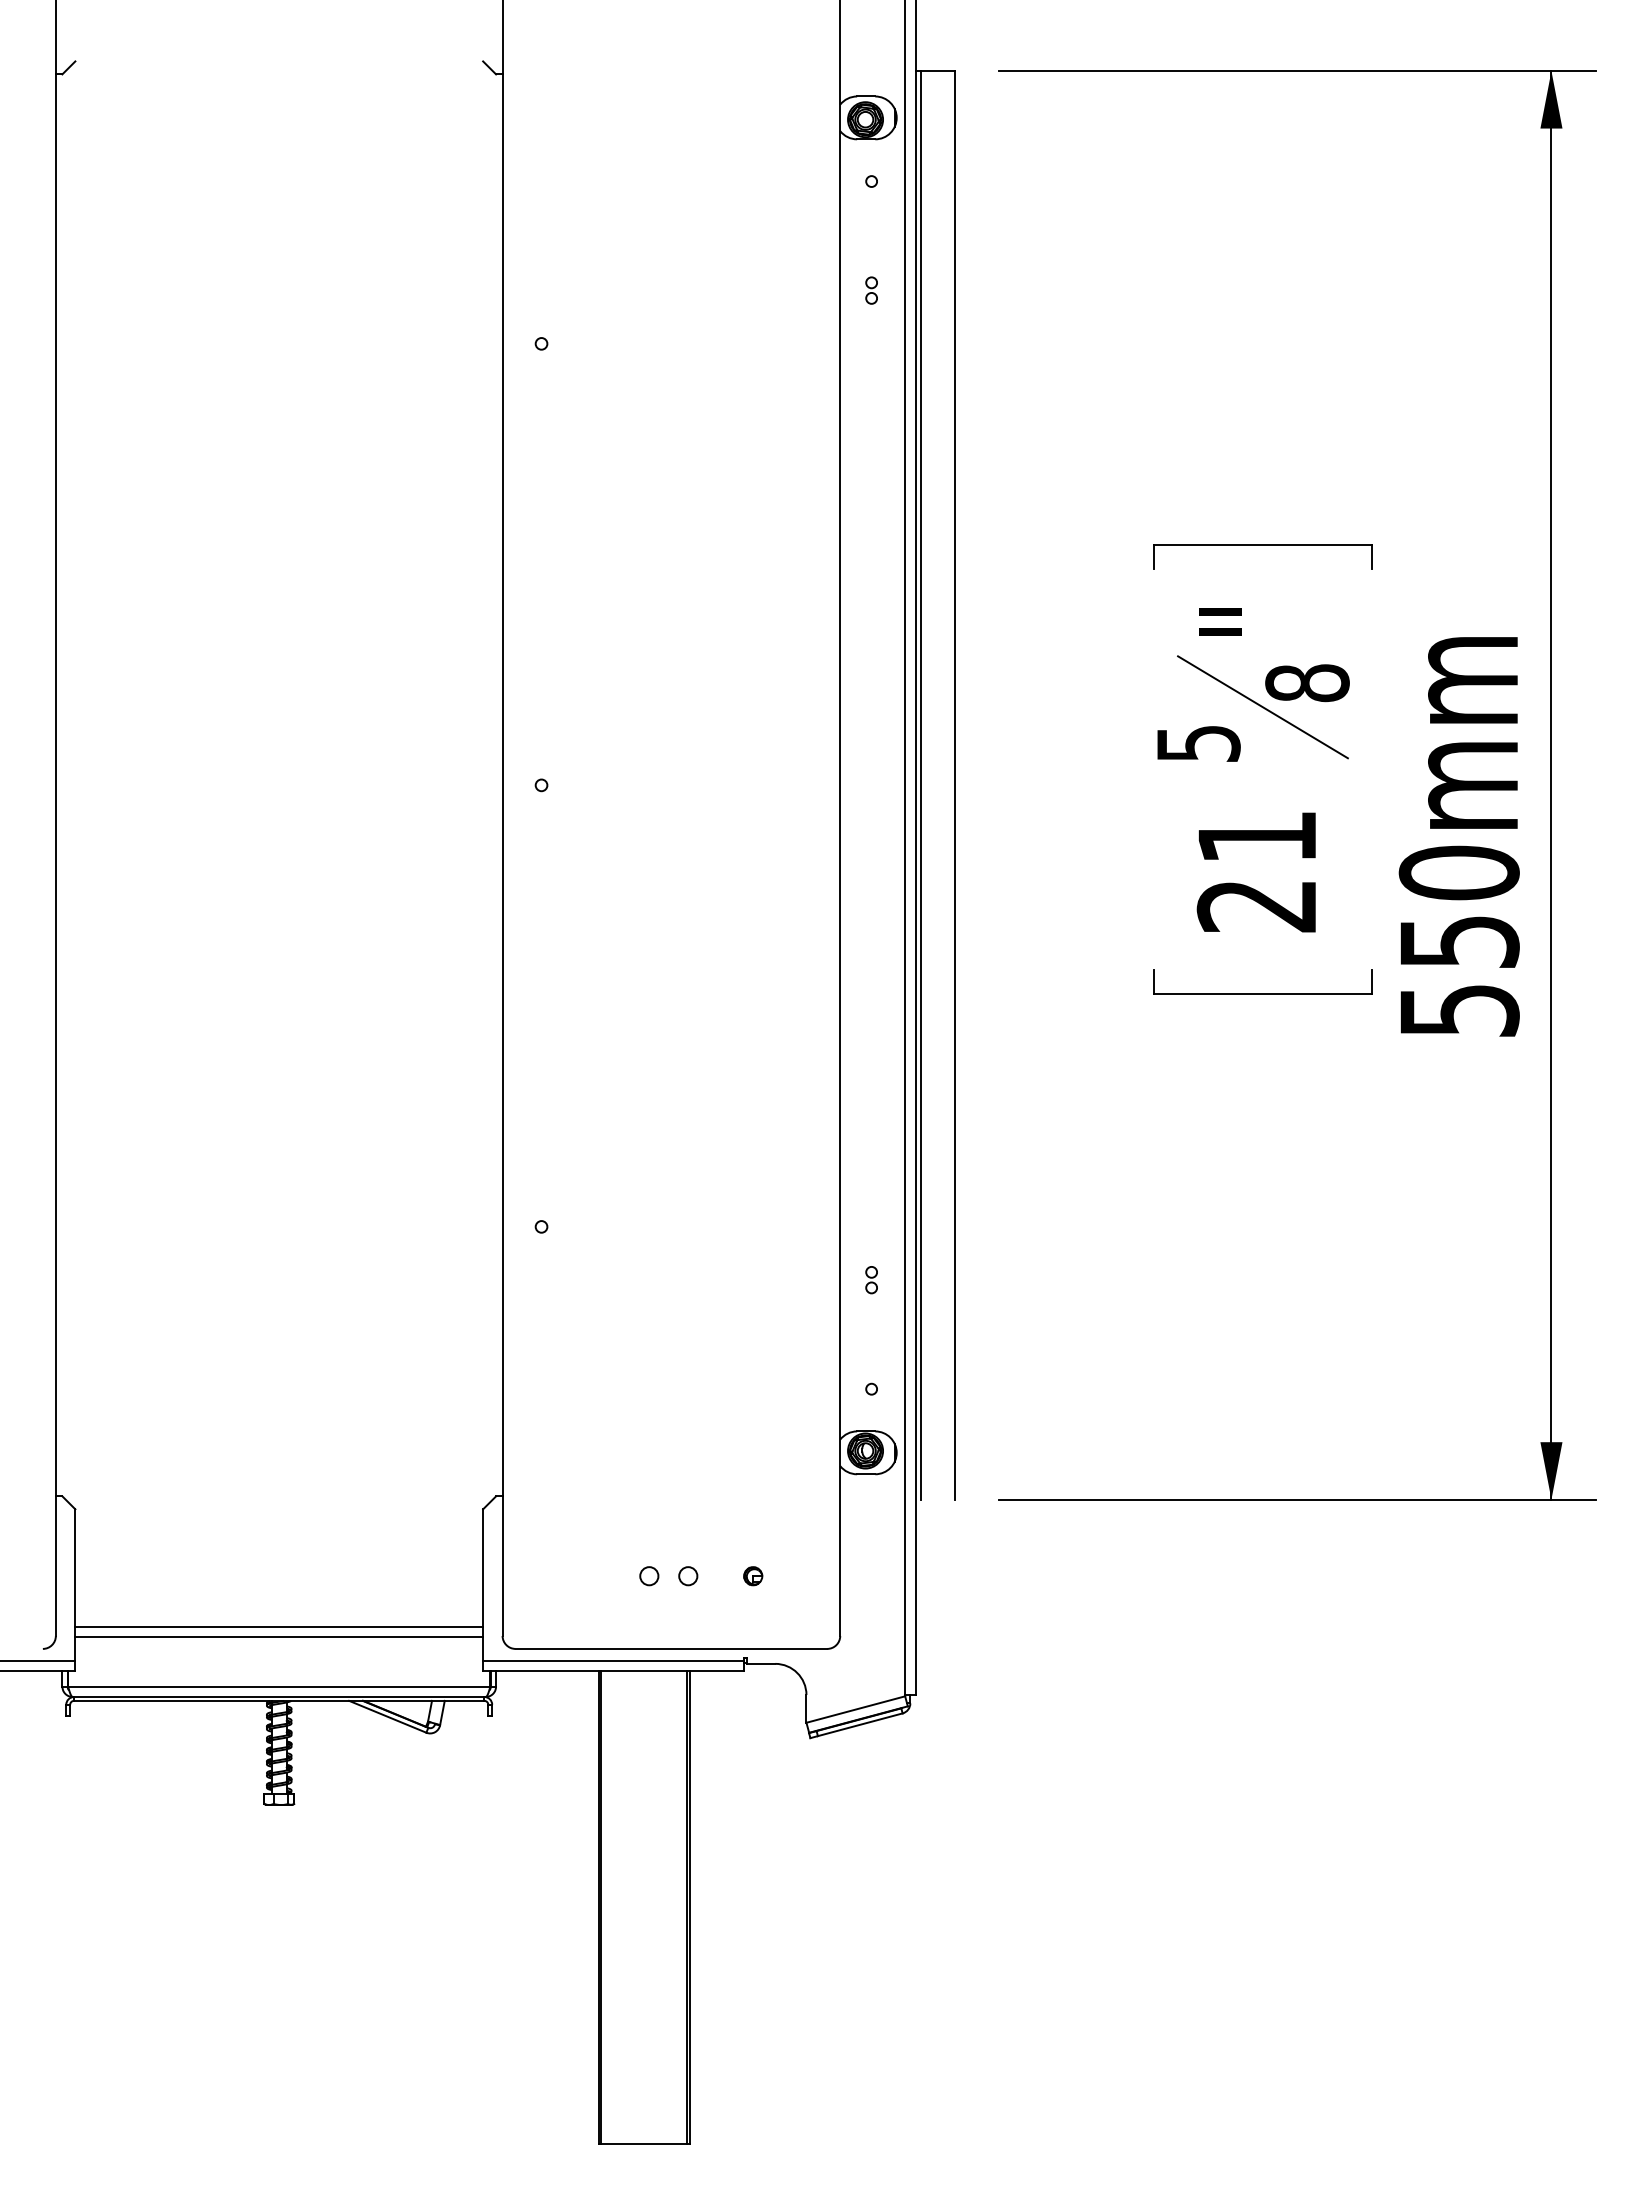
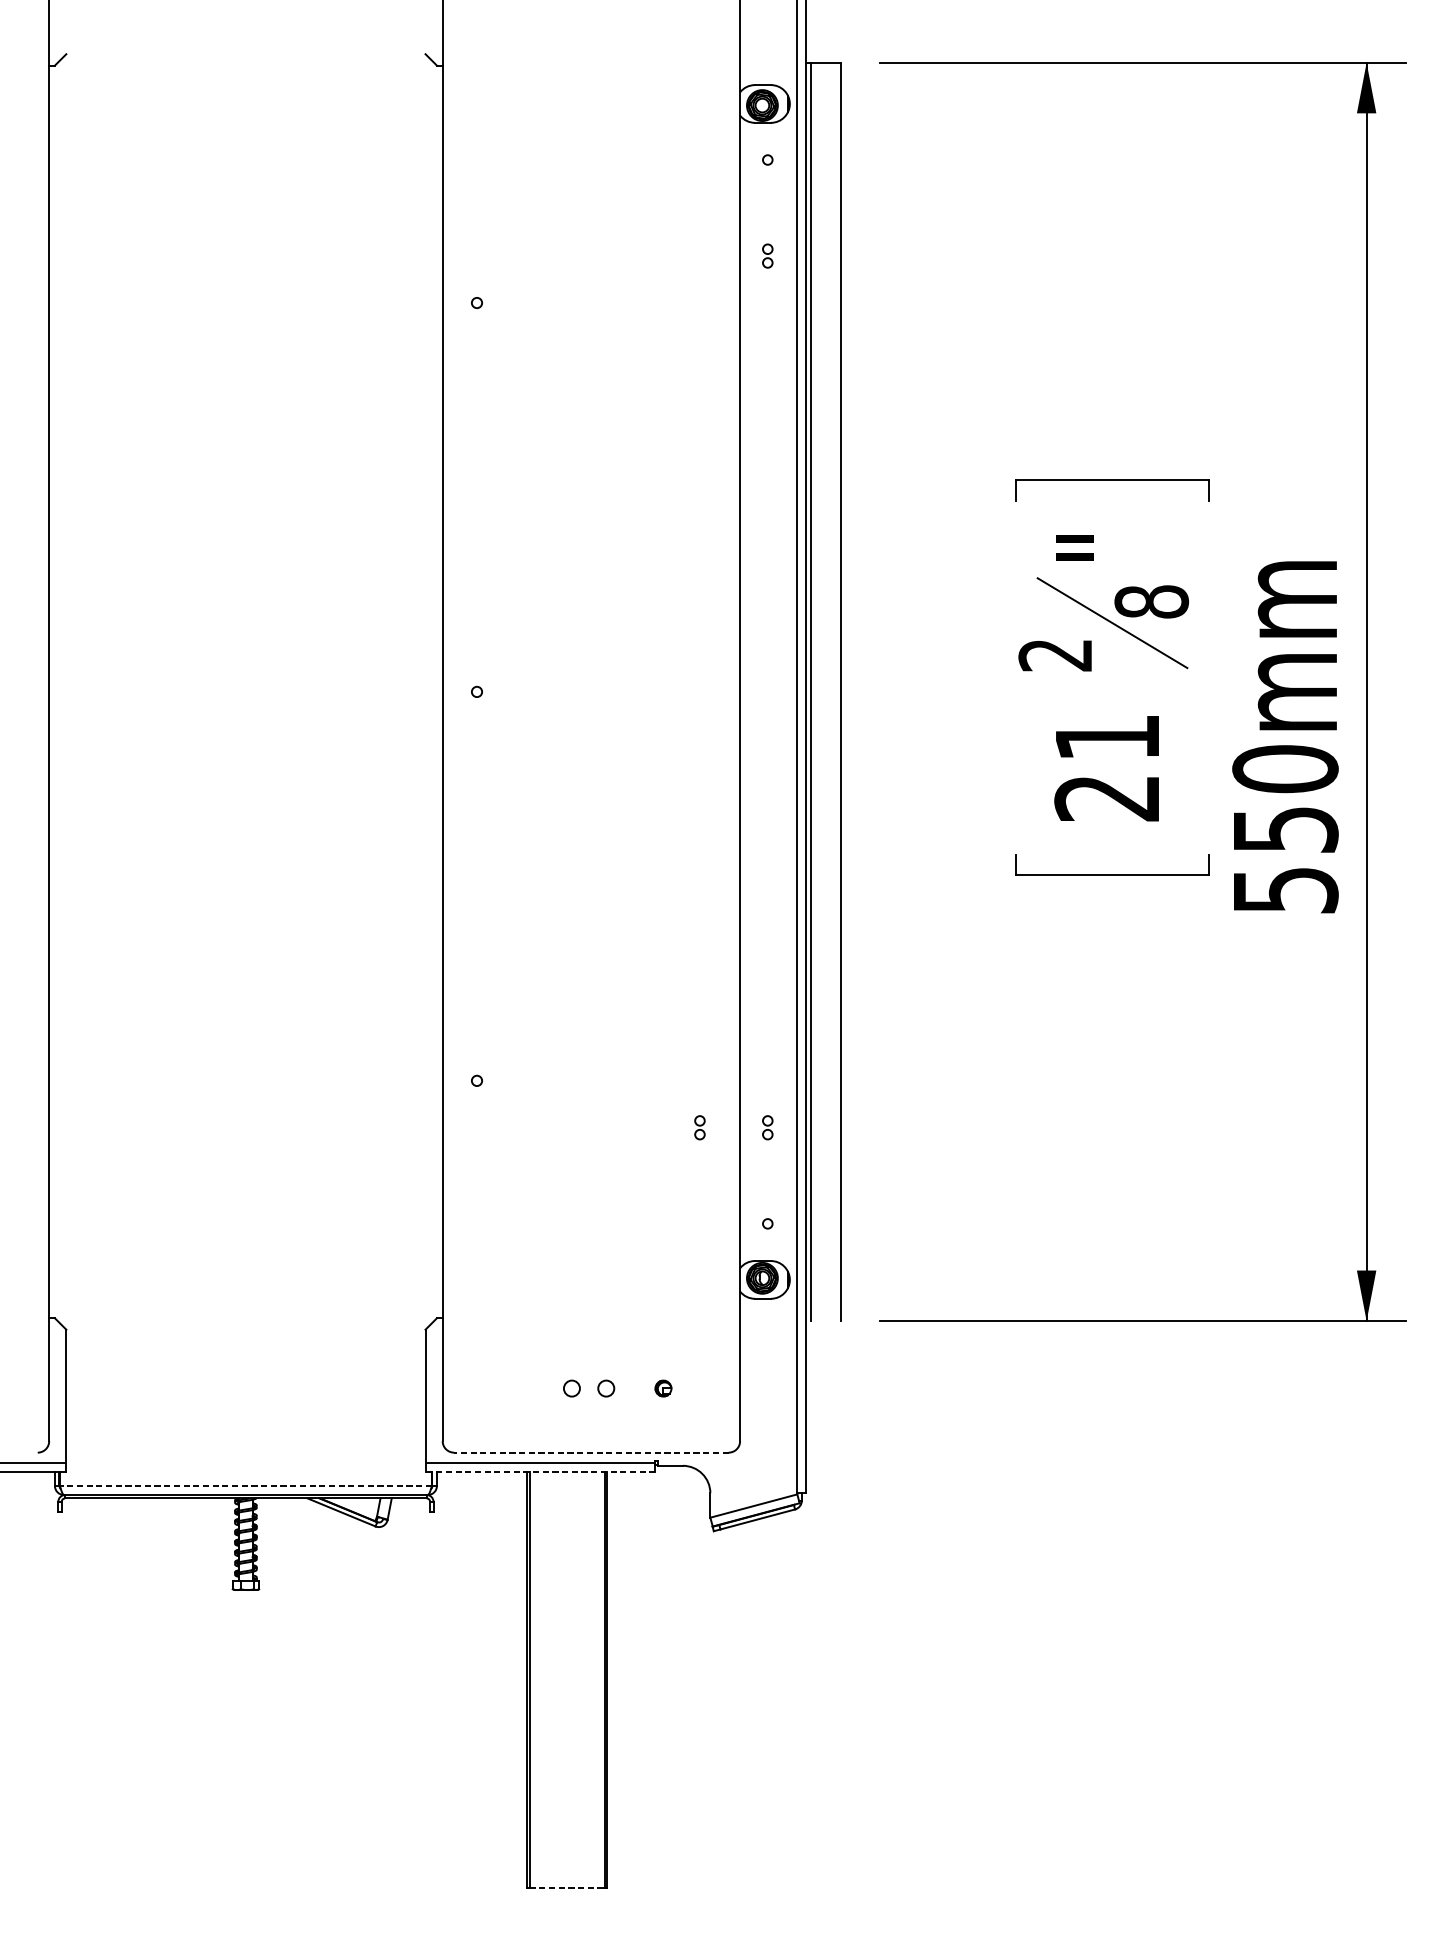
text: (1198, 744) -> (1055, 655), 5 -> 2
part: (794, 1280) -> (699, 1128), added
line: (279, 1626) -> (246, 1432), removed
line: (279, 1637) -> (246, 1442), removed
line: (671, 1648) -> (591, 1452), solid -> dashed
line: (613, 1671) -> (540, 1472), solid -> dashed
line: (278, 1686) -> (245, 1485), solid -> dashed
line: (644, 2143) -> (567, 1888), solid -> dashed

